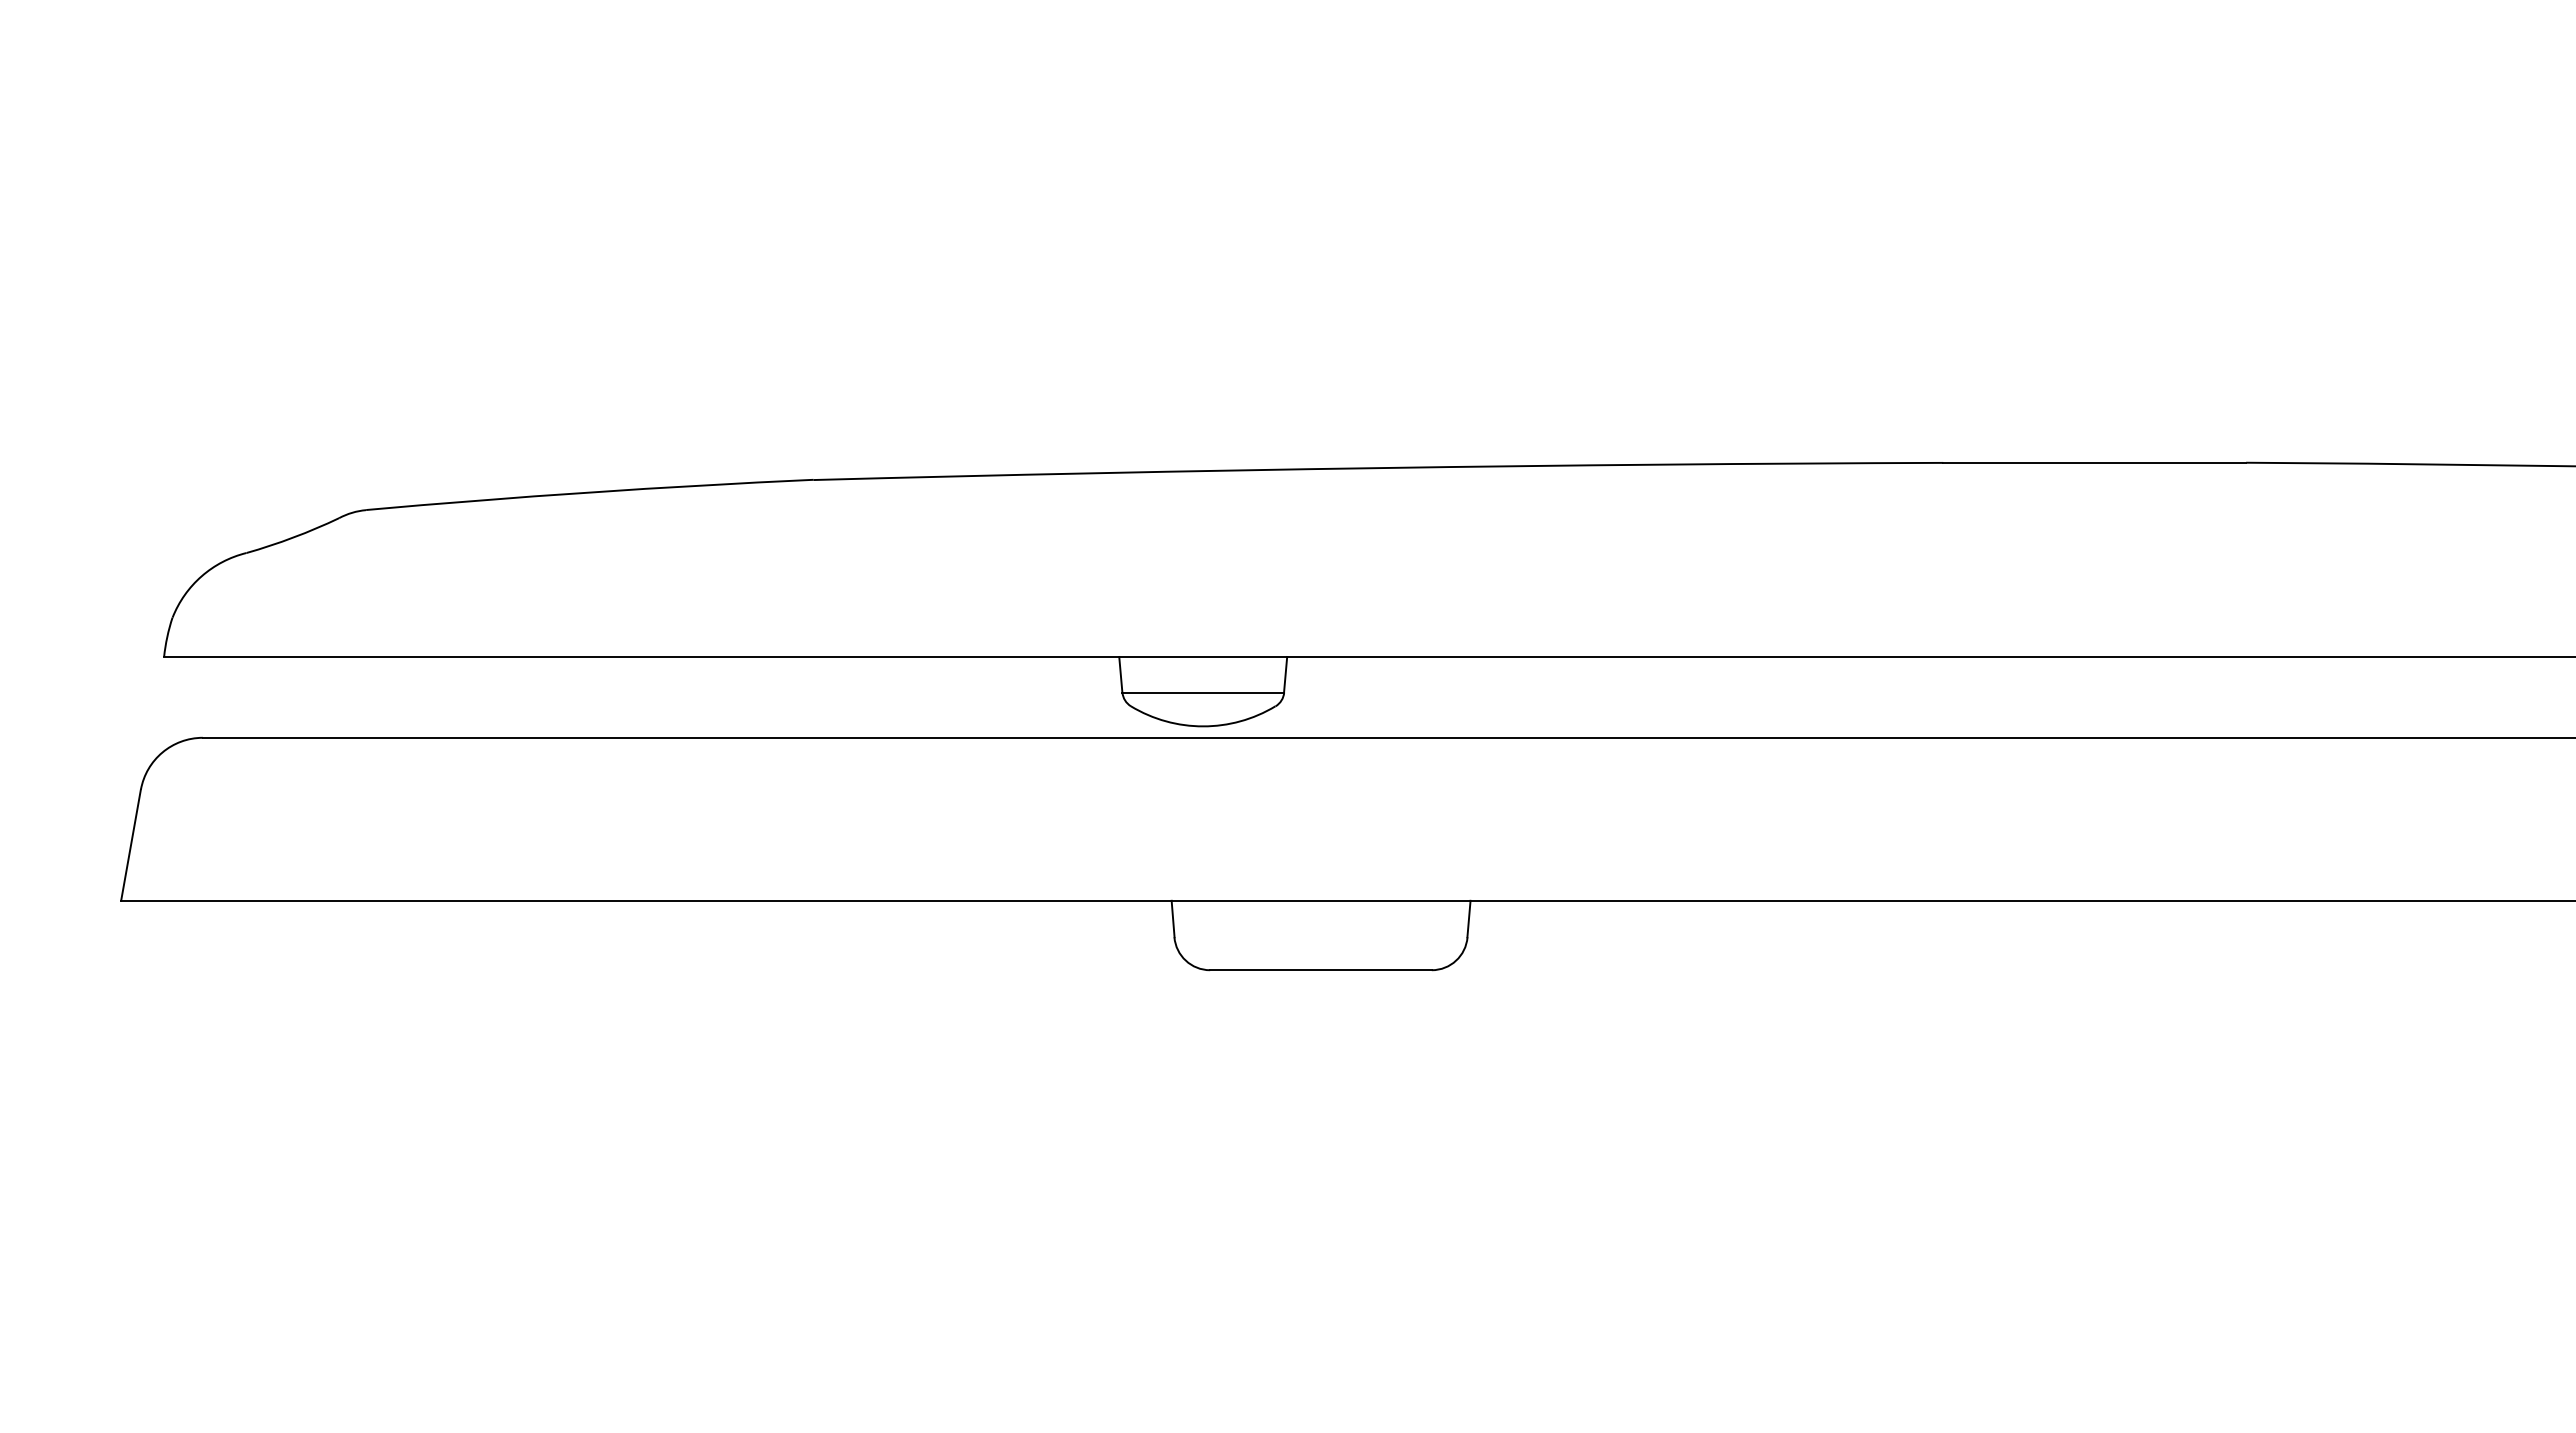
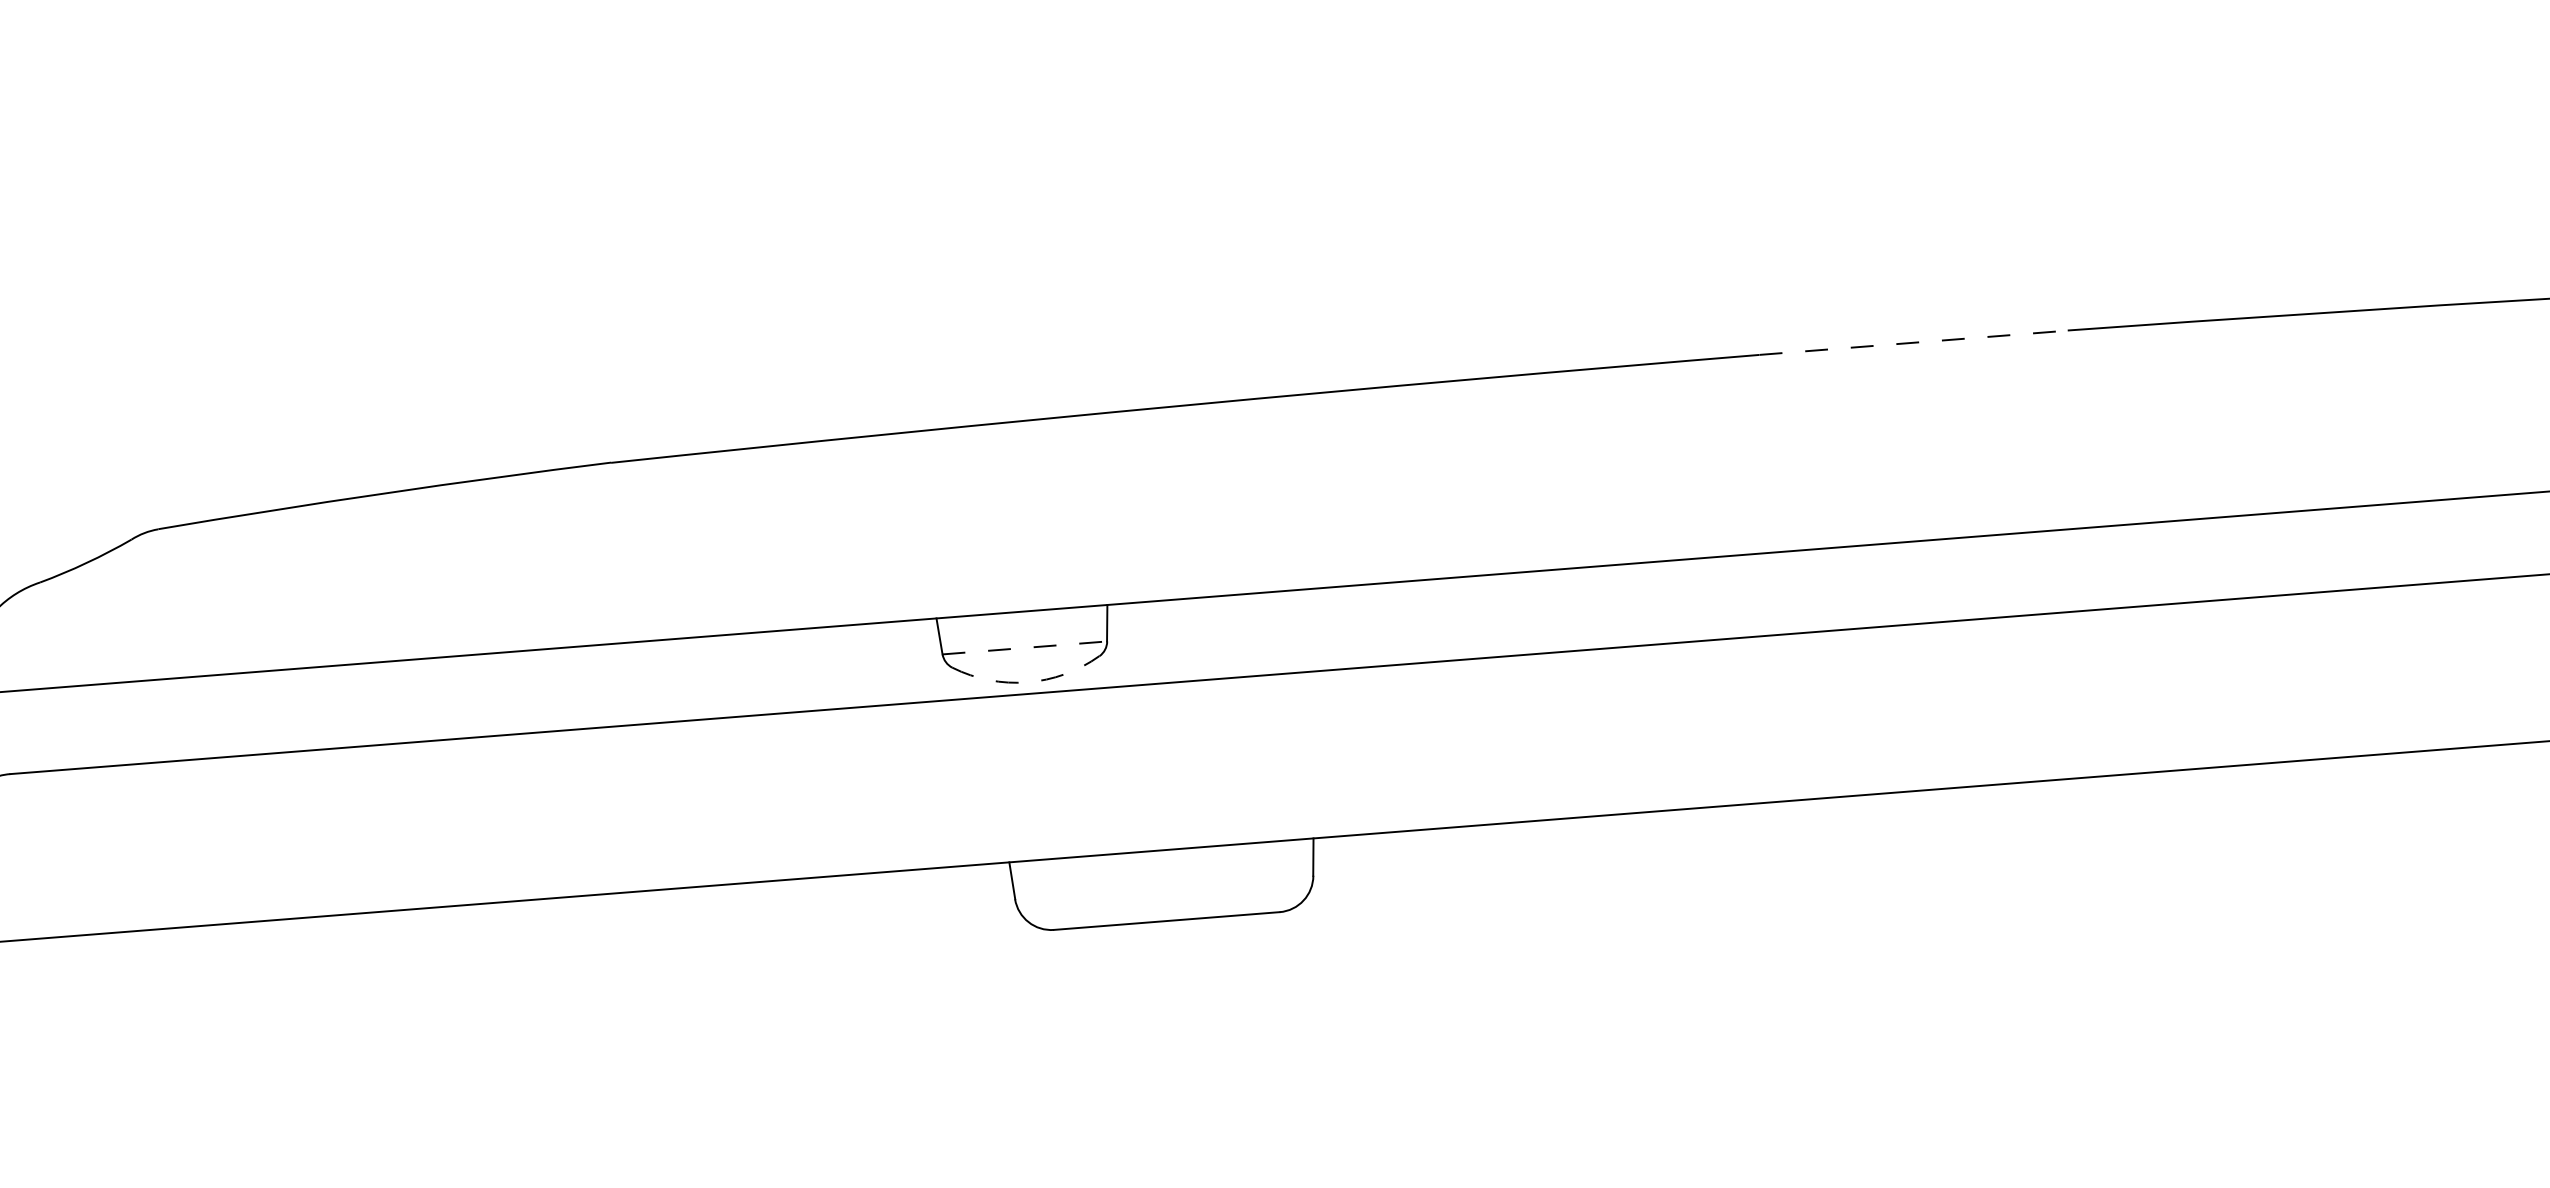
line: (2095, 462) -> (1914, 342), solid -> dashed
line: (1203, 692) -> (1025, 647), solid -> dashed
arc: (1203, 726) -> (1027, 682), solid -> dashed

